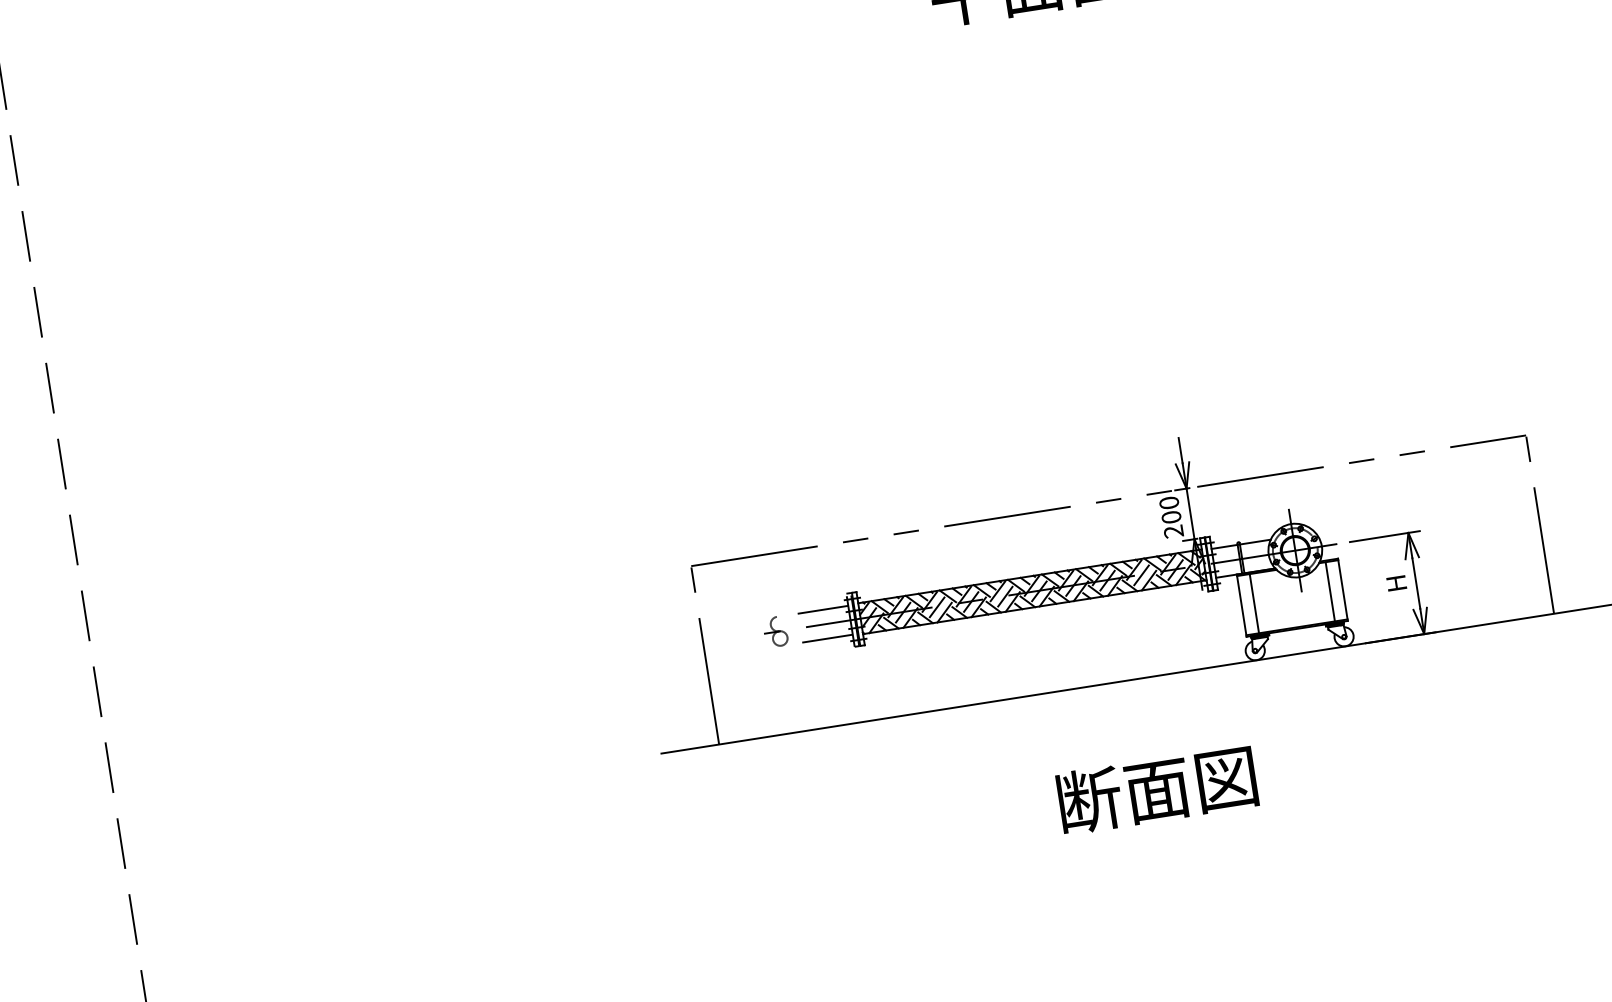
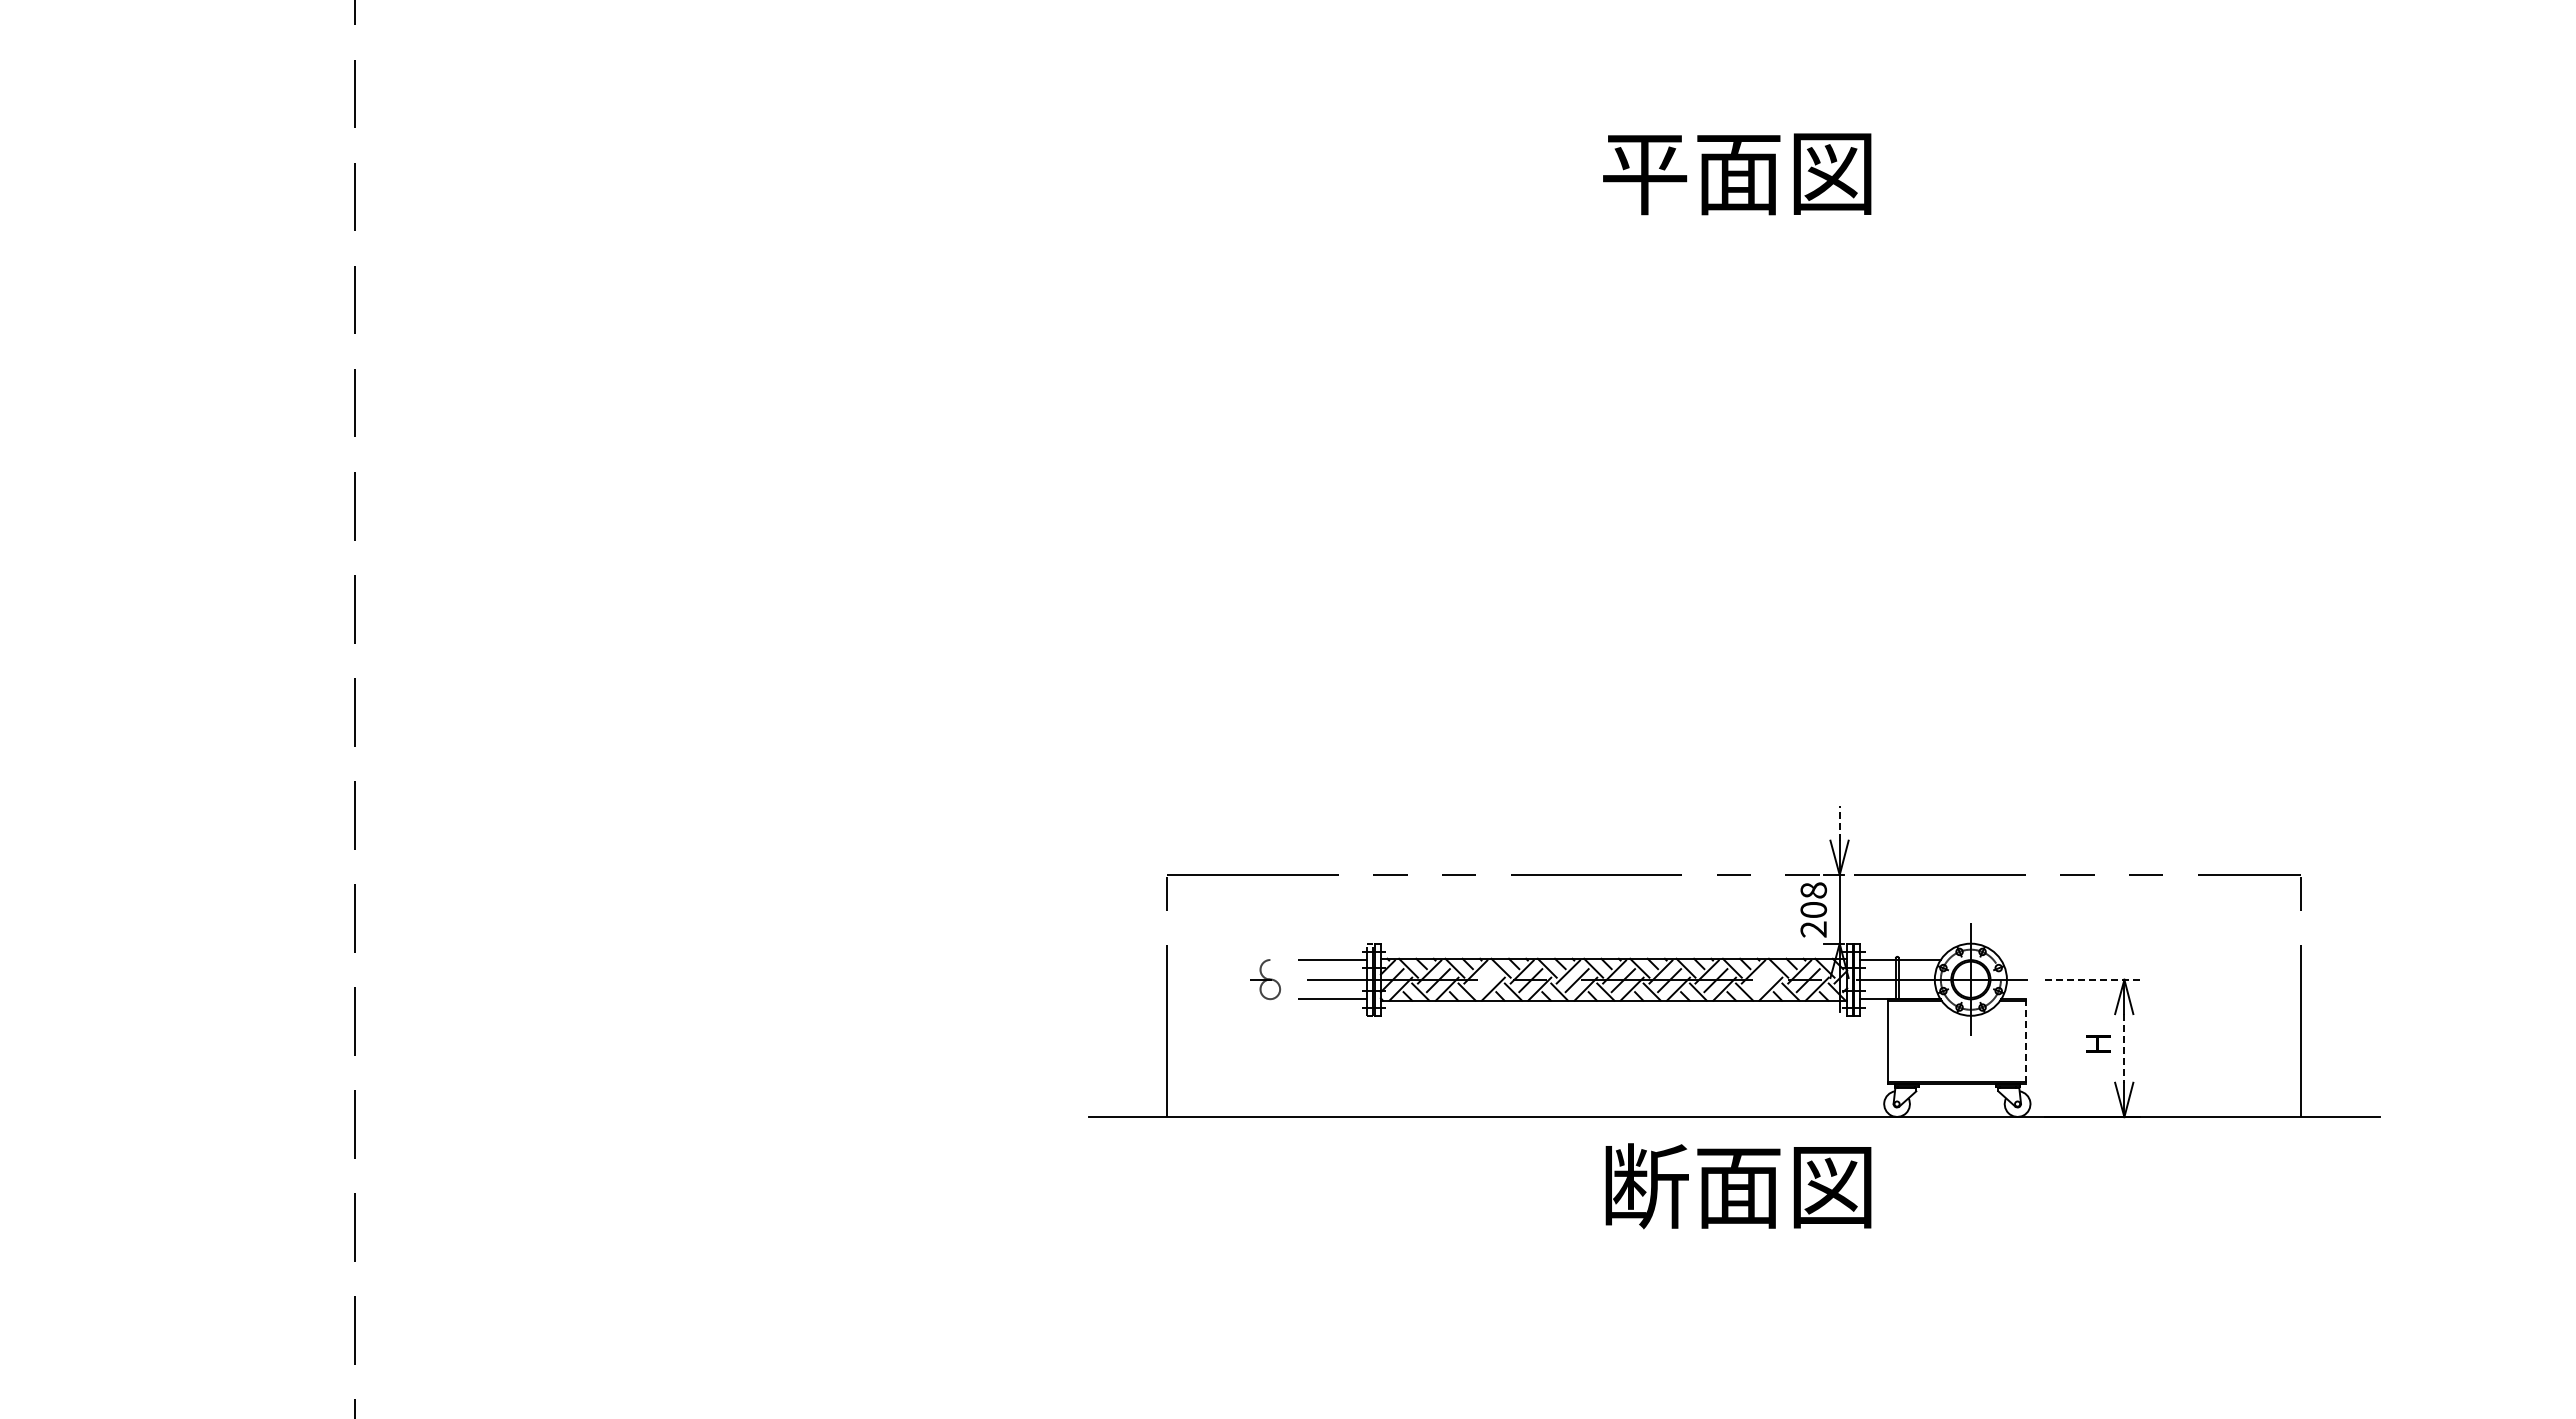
line: (1180, 450) -> (1839, 823), solid -> dashed
text: (1169, 503) -> (1813, 890), 200 -> 208
line: (1384, 536) -> (2092, 979), solid -> dashed
line: (1141, 575) -> (1761, 980), removed
line: (1416, 583) -> (2124, 1048), solid -> dashed
line: (1342, 590) -> (2025, 1042), solid -> dashed
line: (1330, 591) -> (2008, 1041), removed
line: (1254, 603) -> (1905, 1041), removed
line: (937, 607) -> (1484, 980), removed
text: (1157, 790) -> (1738, 1186), moved

